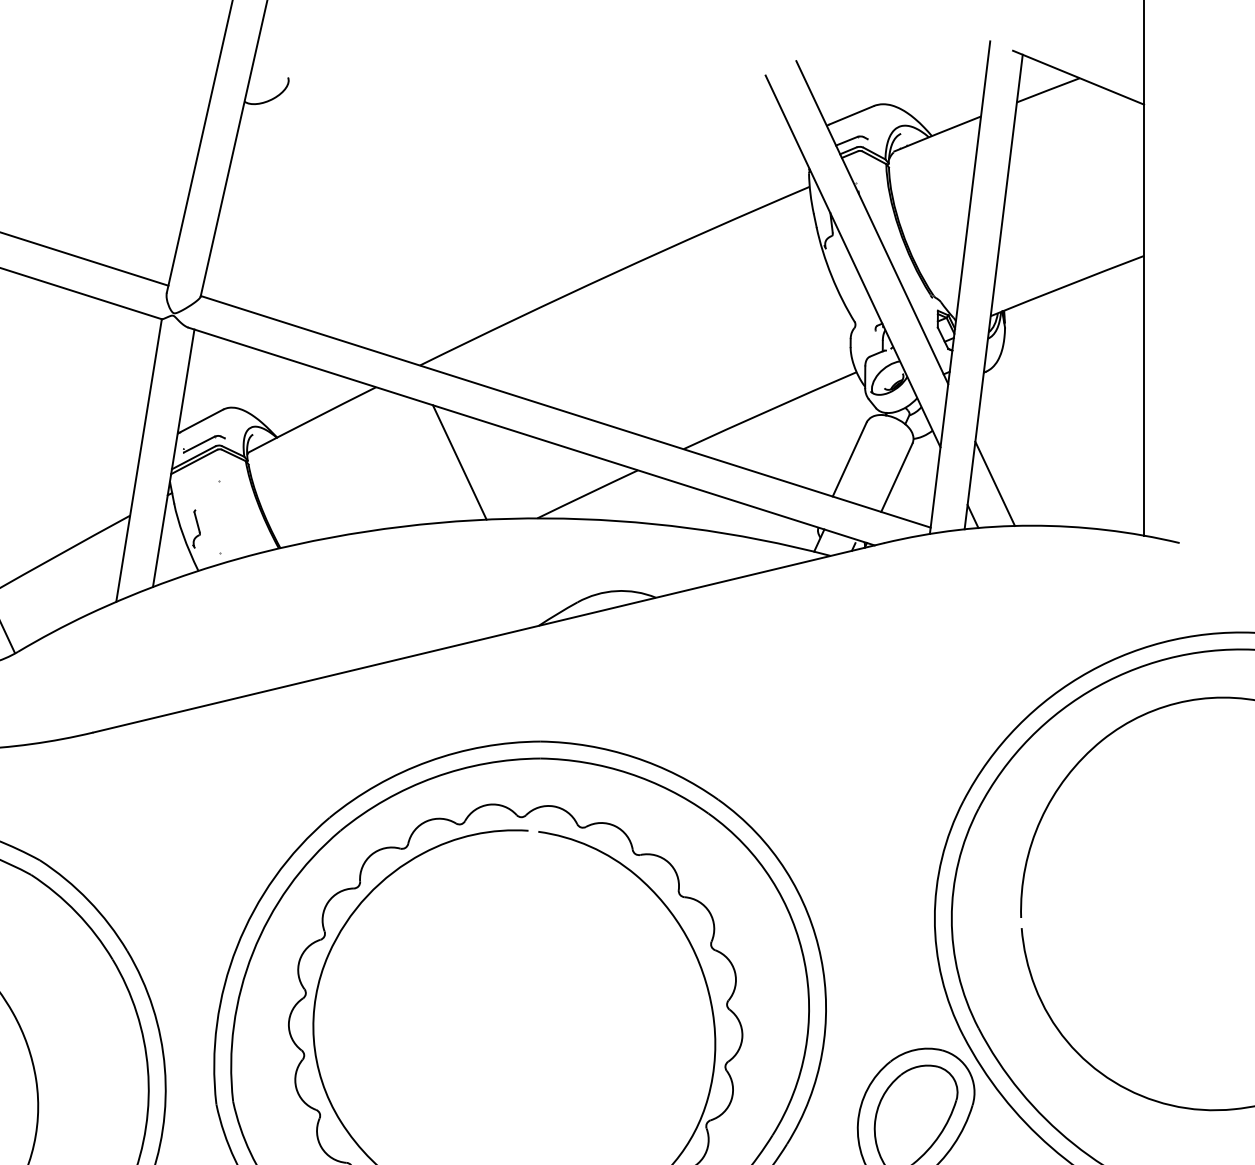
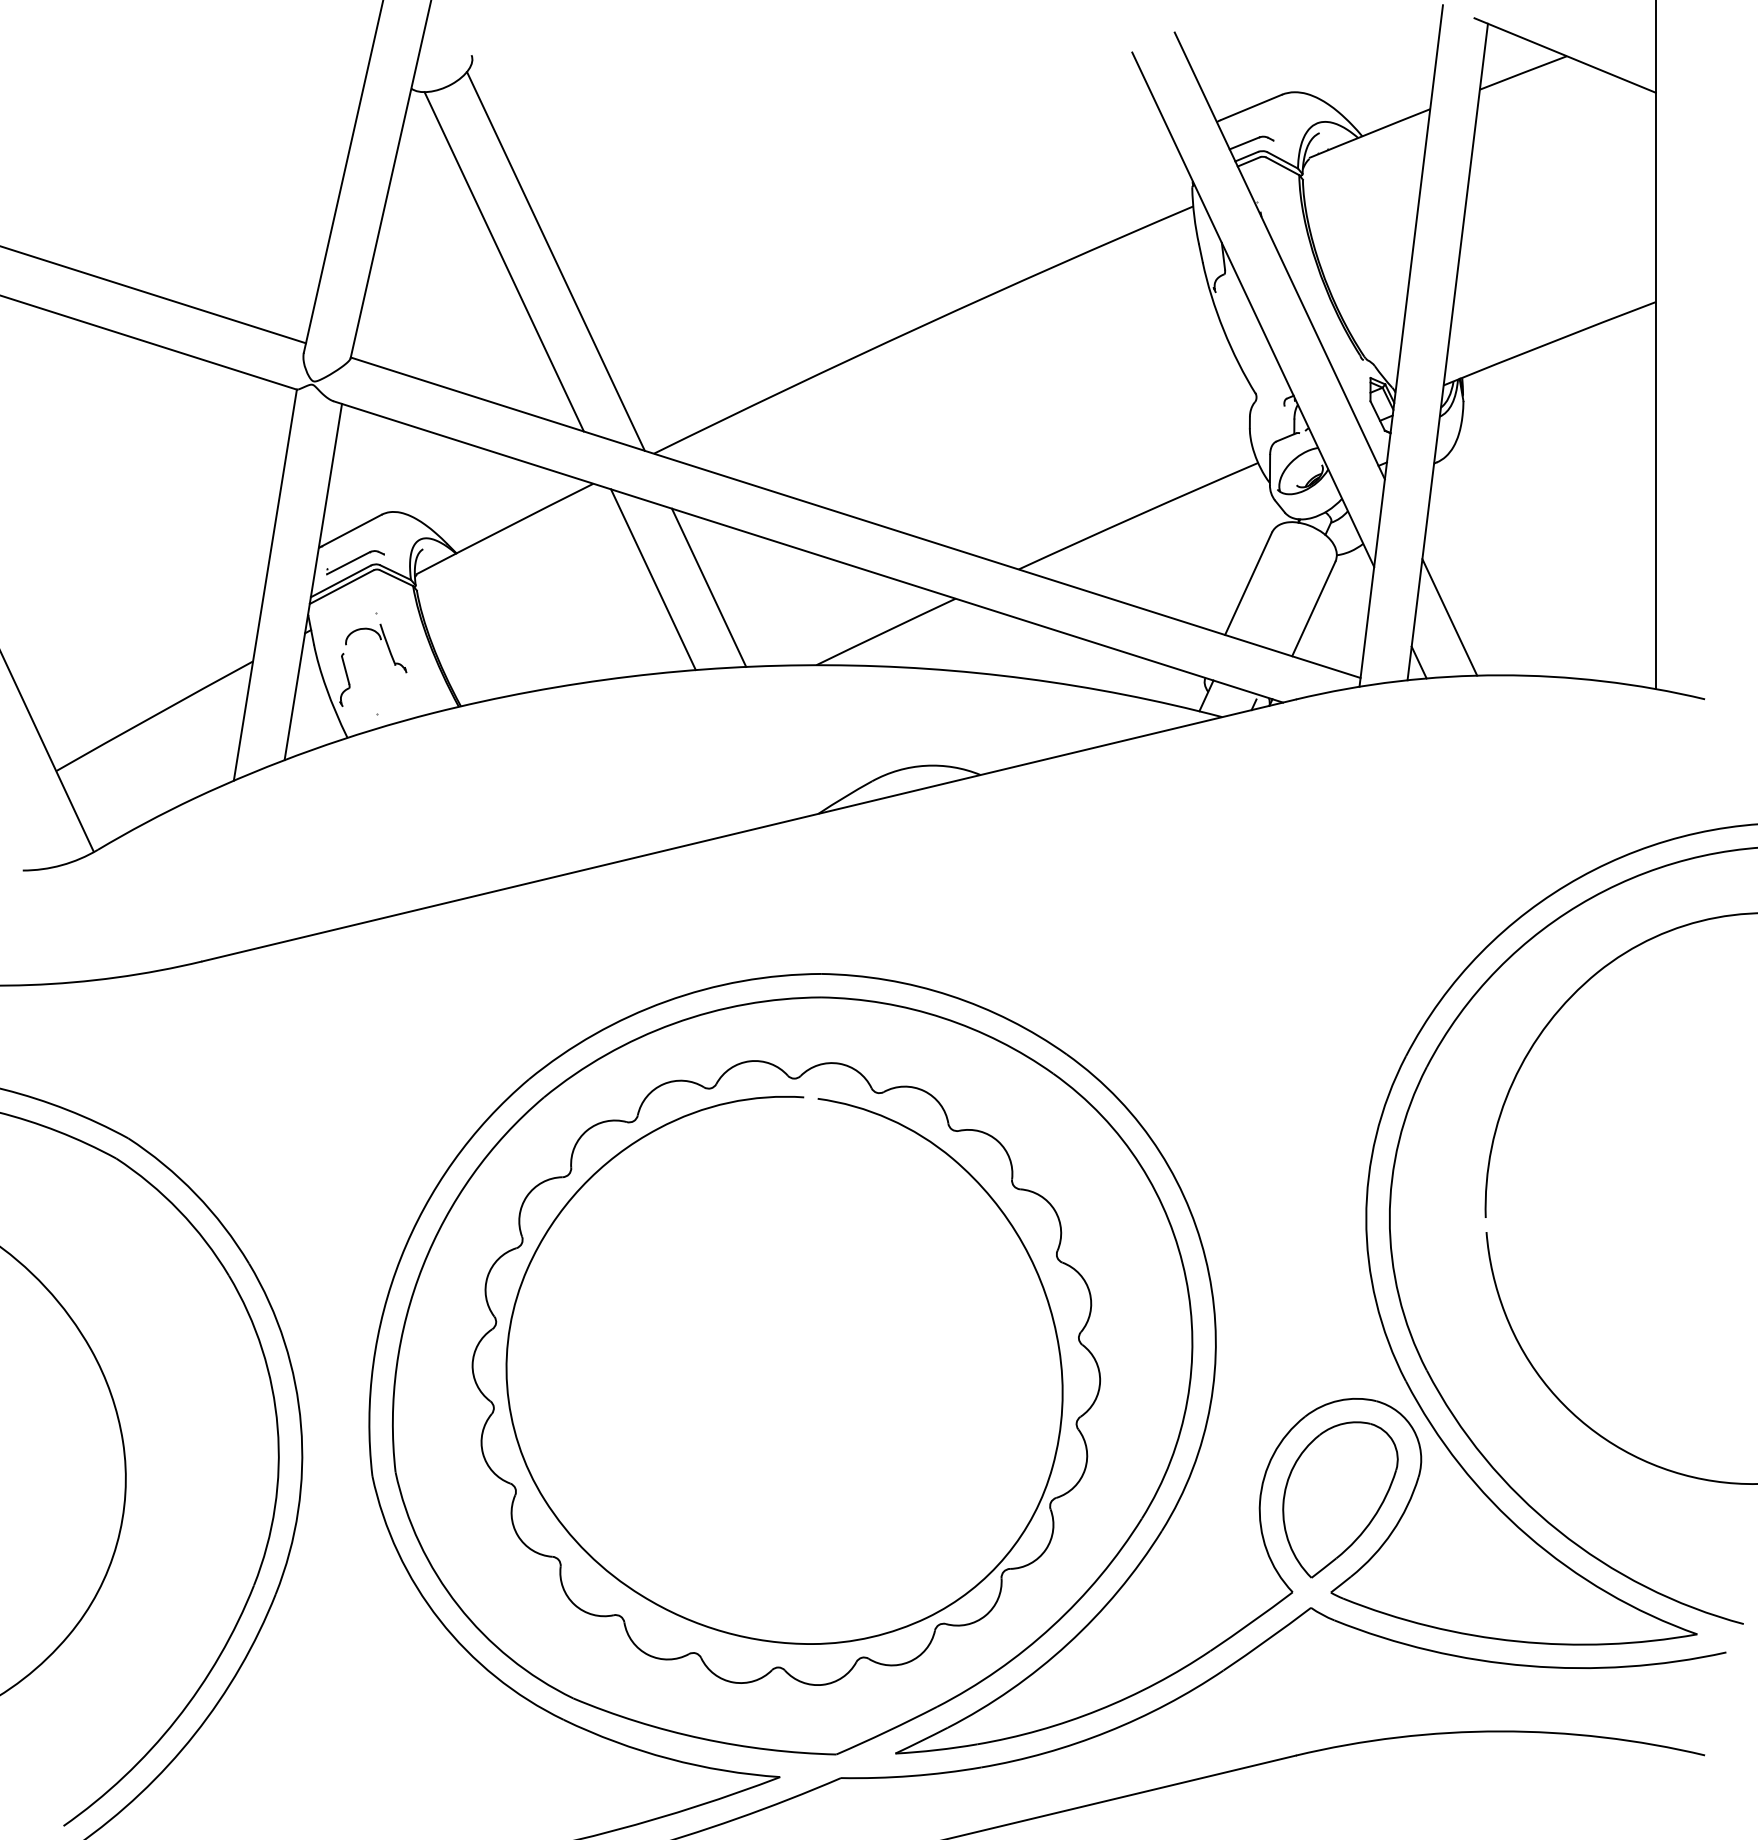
line: (311, 226) -> (503, 261), added
line: (348, 226) -> (555, 261), added
line: (419, 456) -> (653, 579), added
part: (222, 500) -> (380, 640), added

